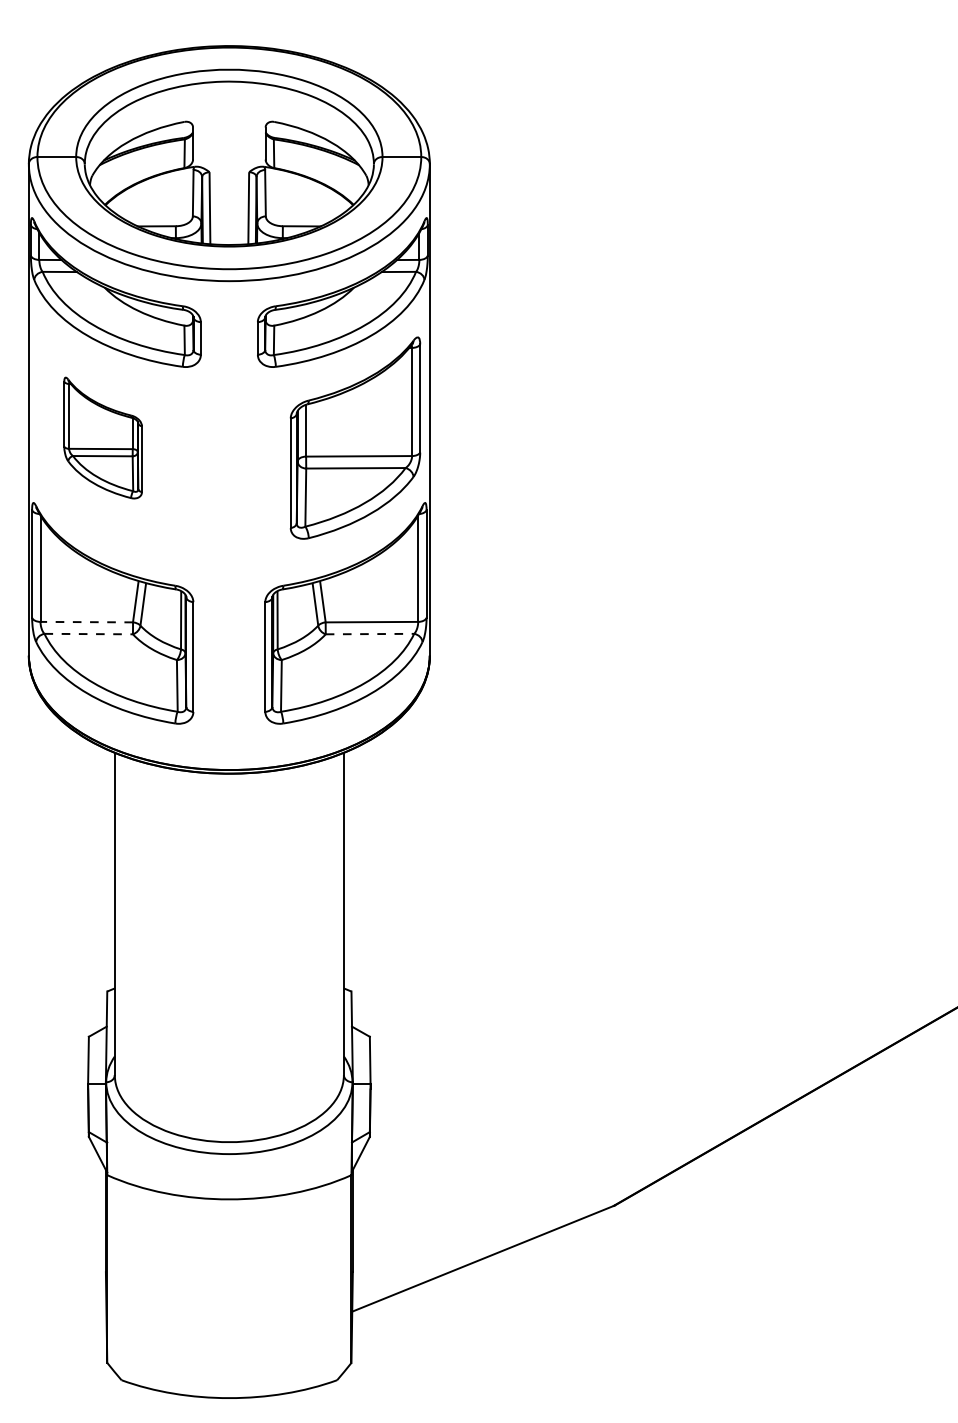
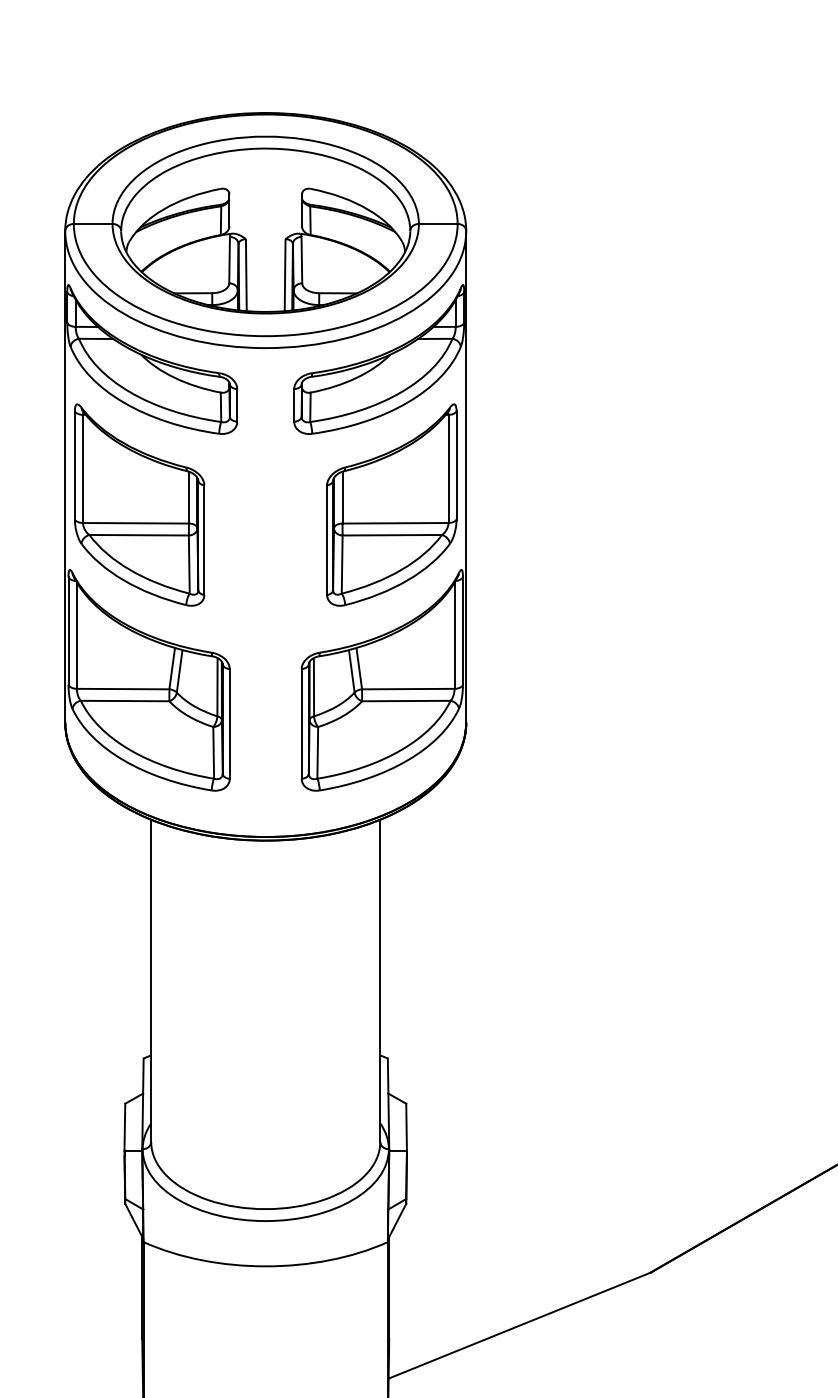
part: (102, 437) -> (138, 504), size x1.67
line: (86, 622) -> (122, 689), dashed -> solid
line: (89, 634) -> (125, 701), dashed -> solid
line: (370, 634) -> (406, 701), dashed -> solid

